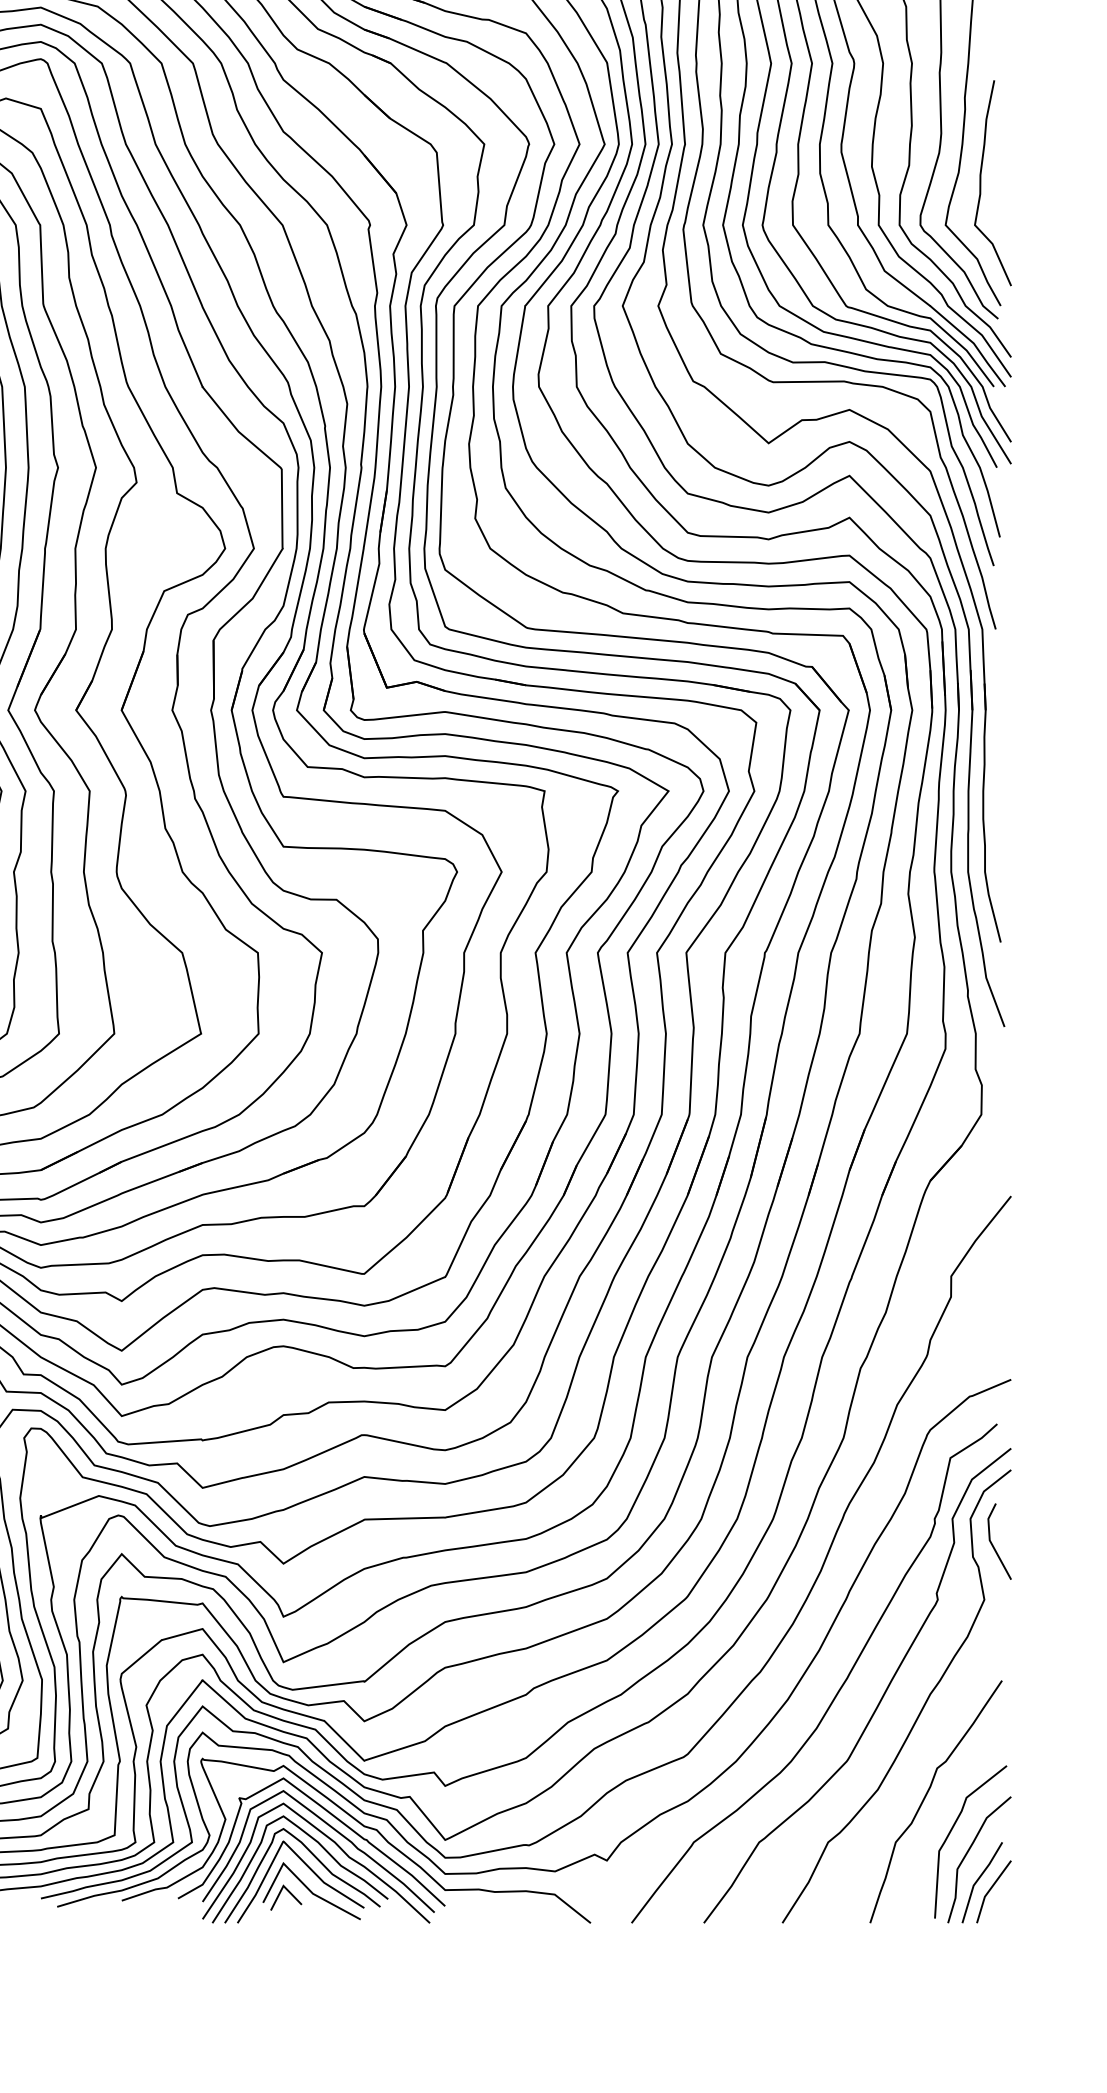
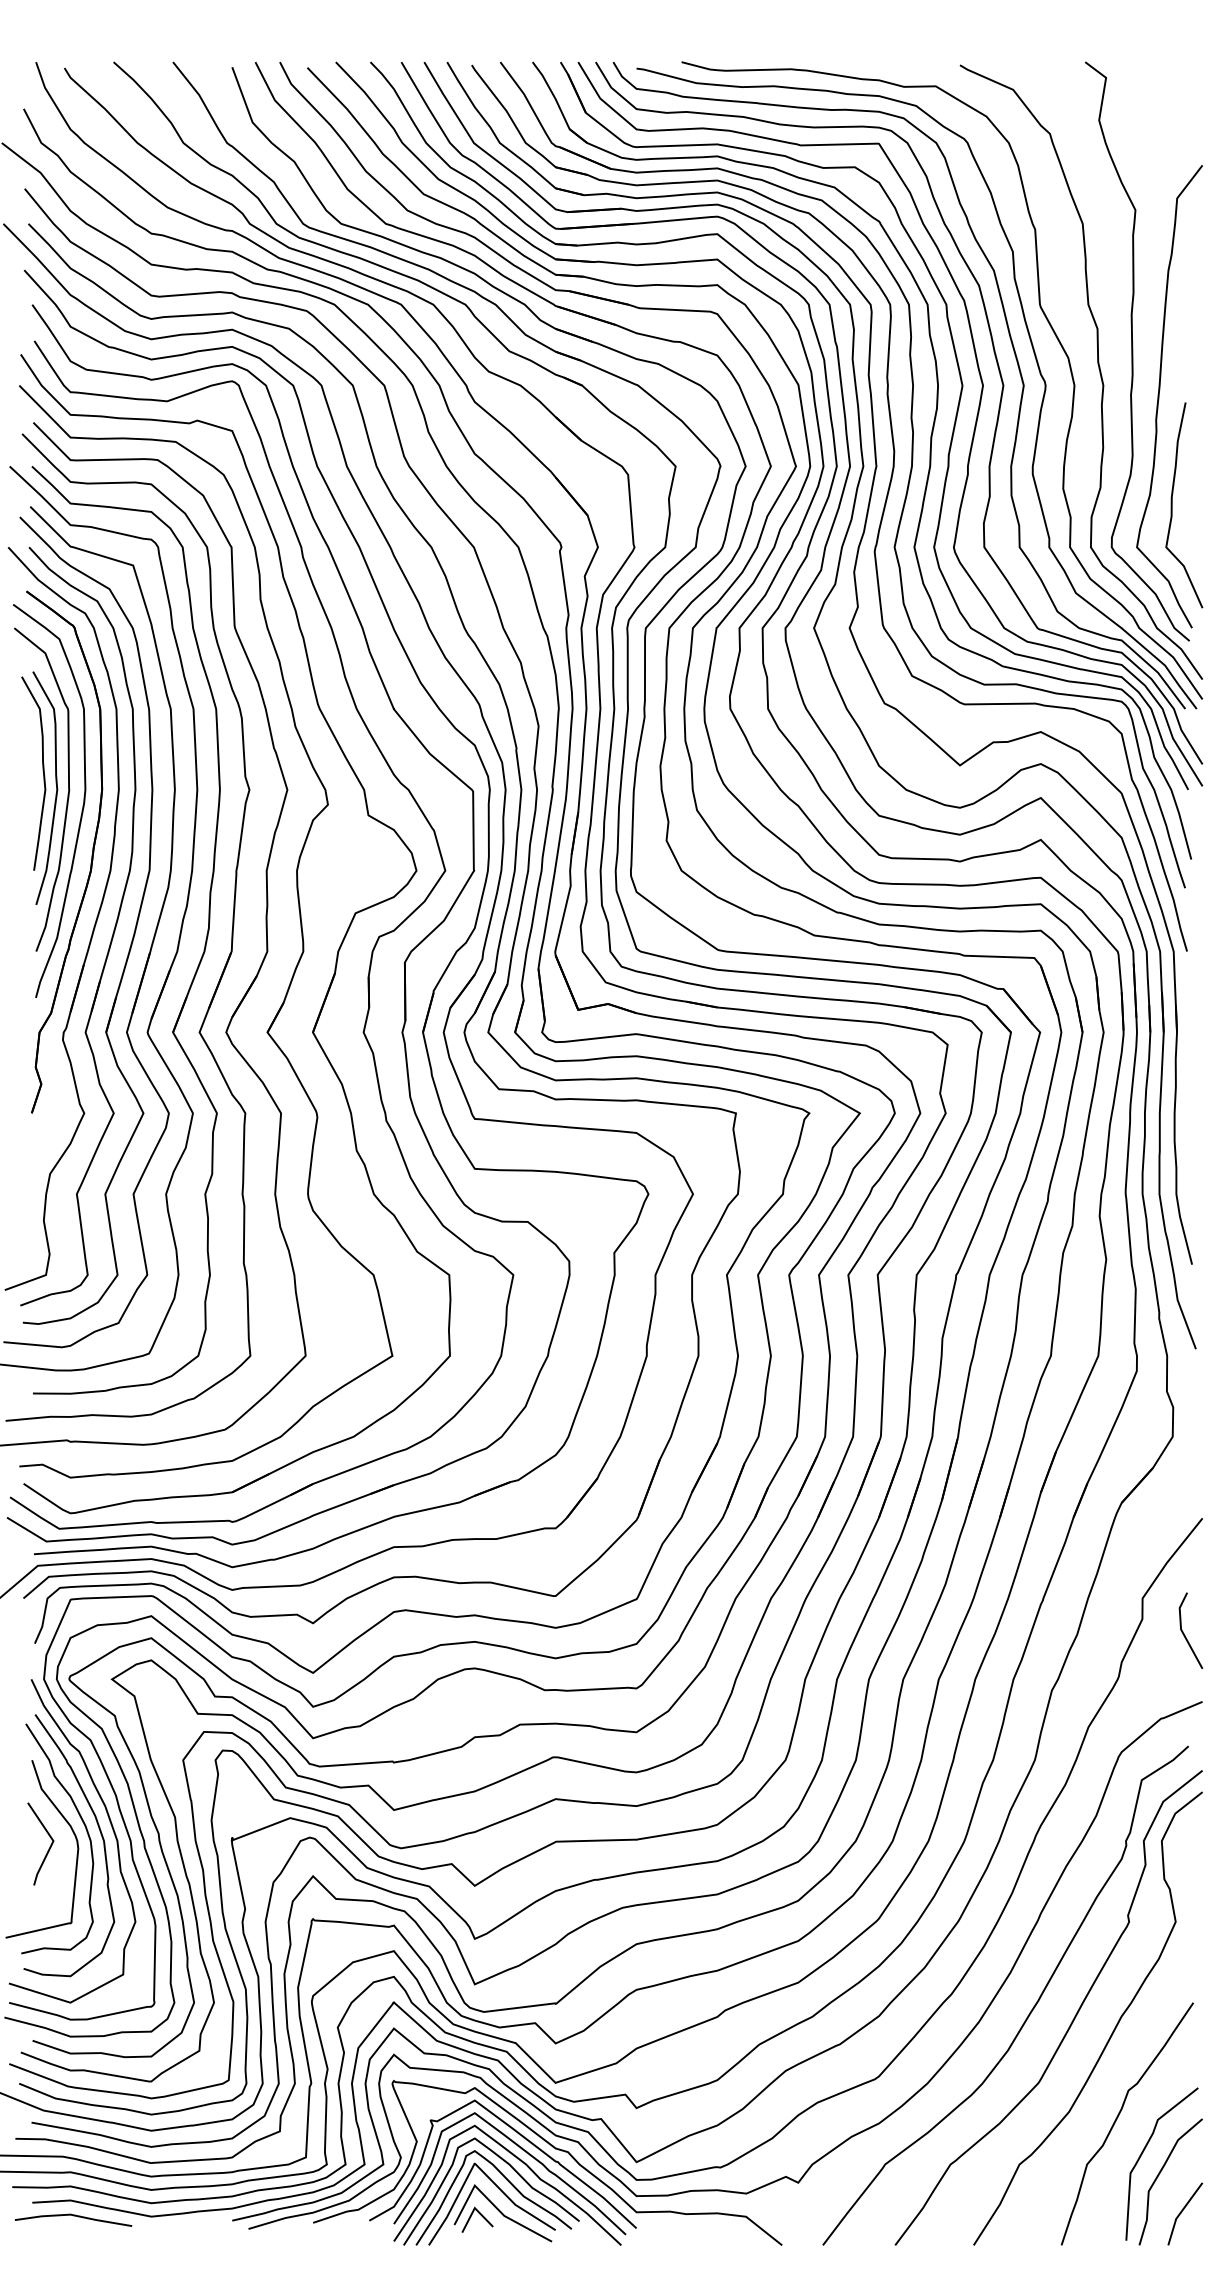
line: (993, 1544) -> (1184, 1633), moved
line: (979, 1880) -> (1170, 2202), removed

